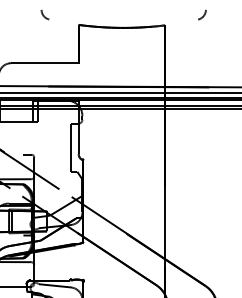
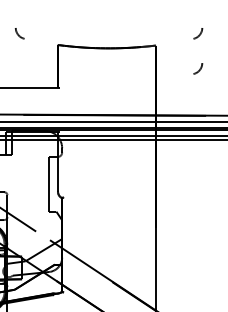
arc: (203, 46) -> (199, 69), added

